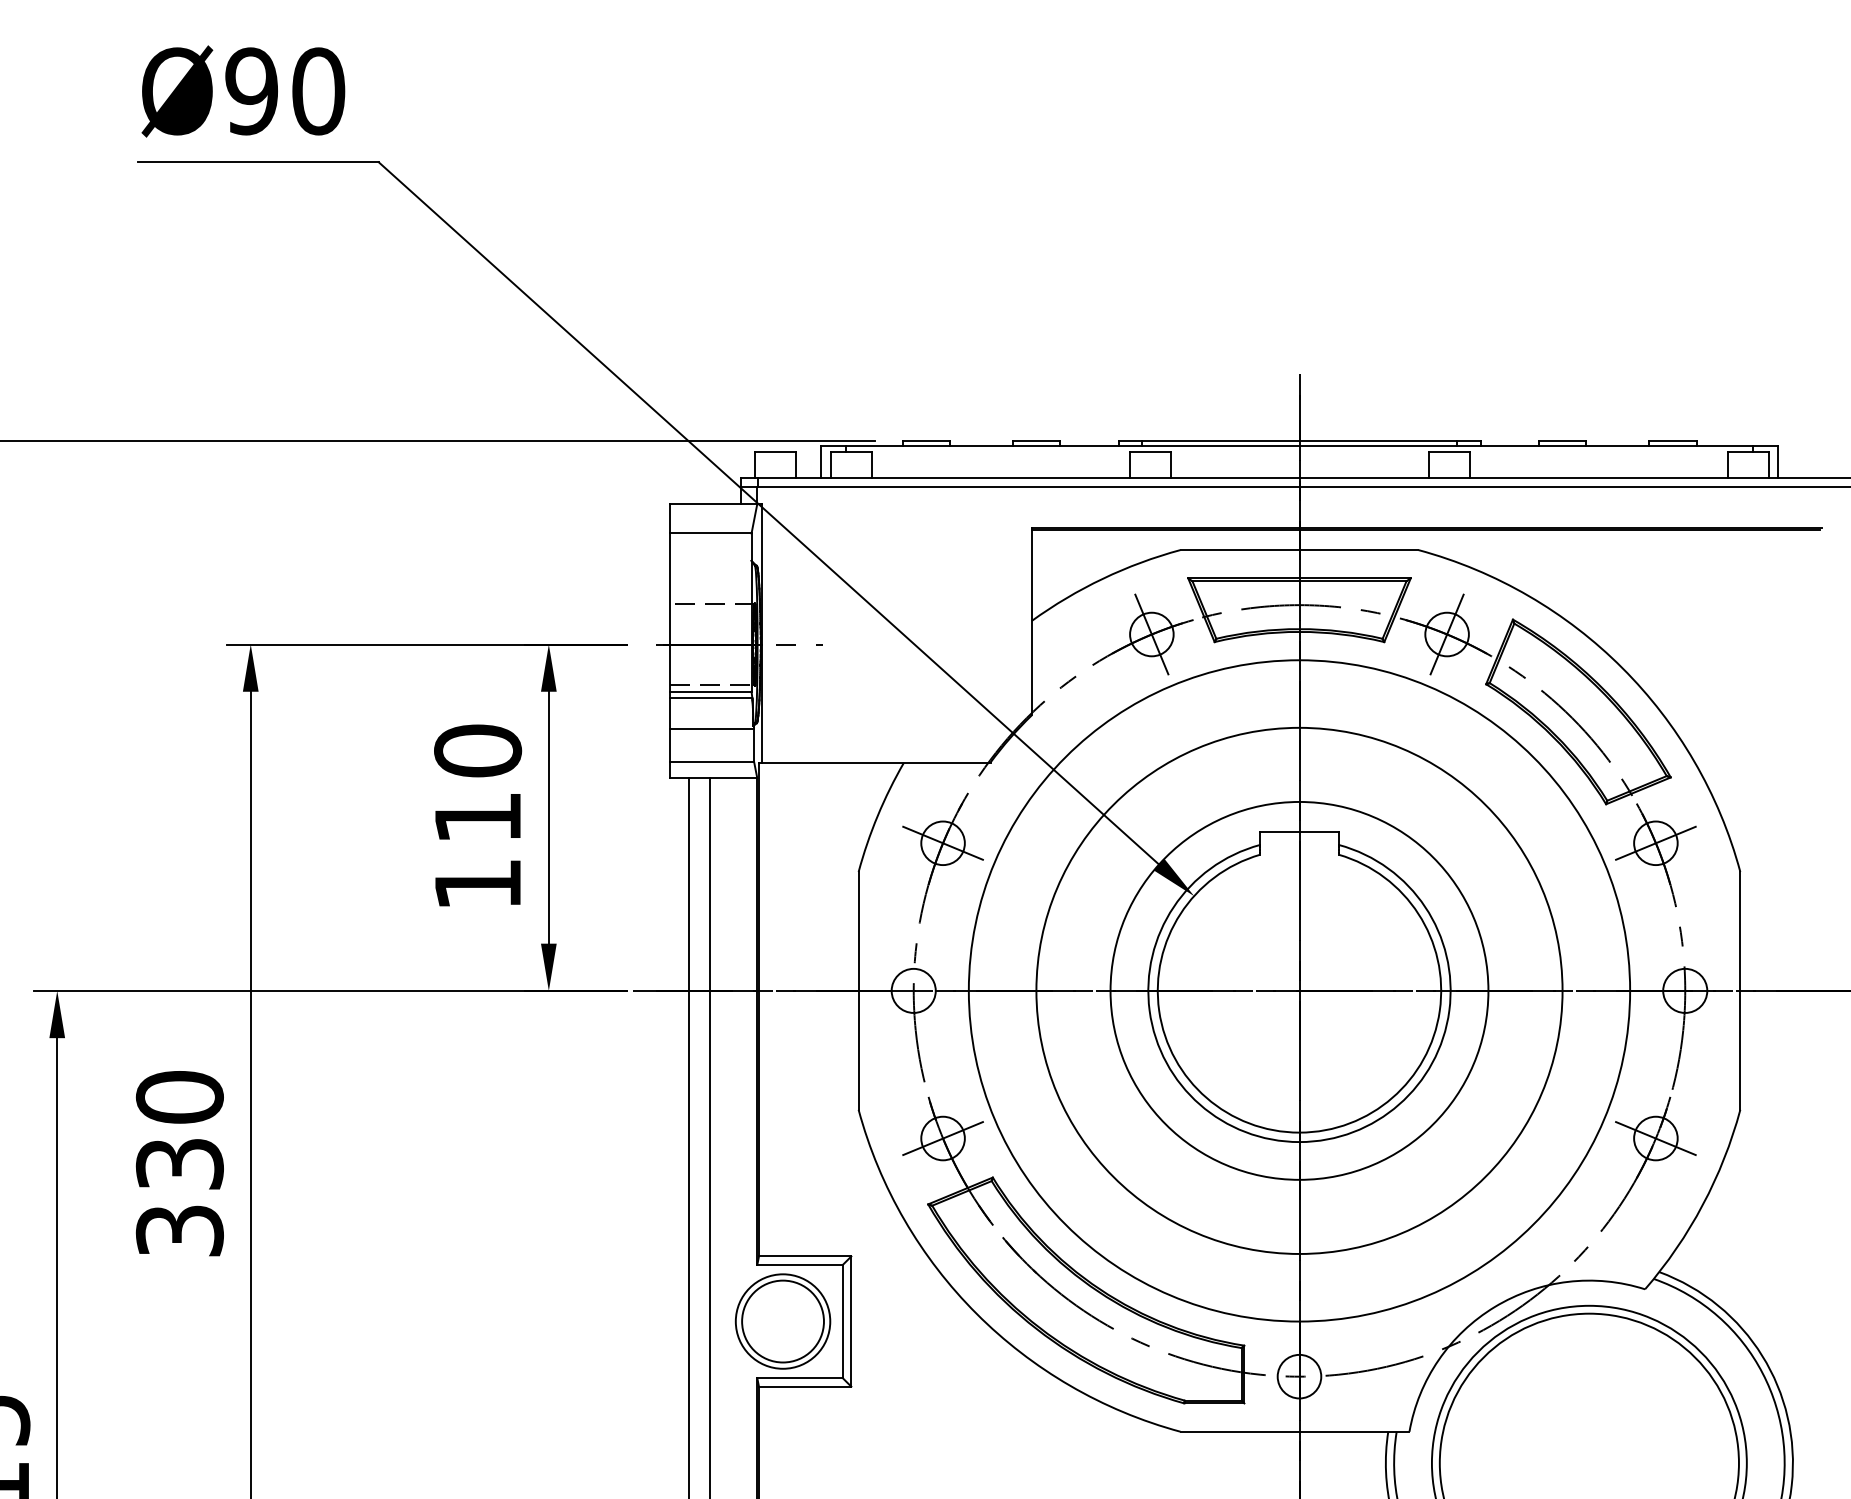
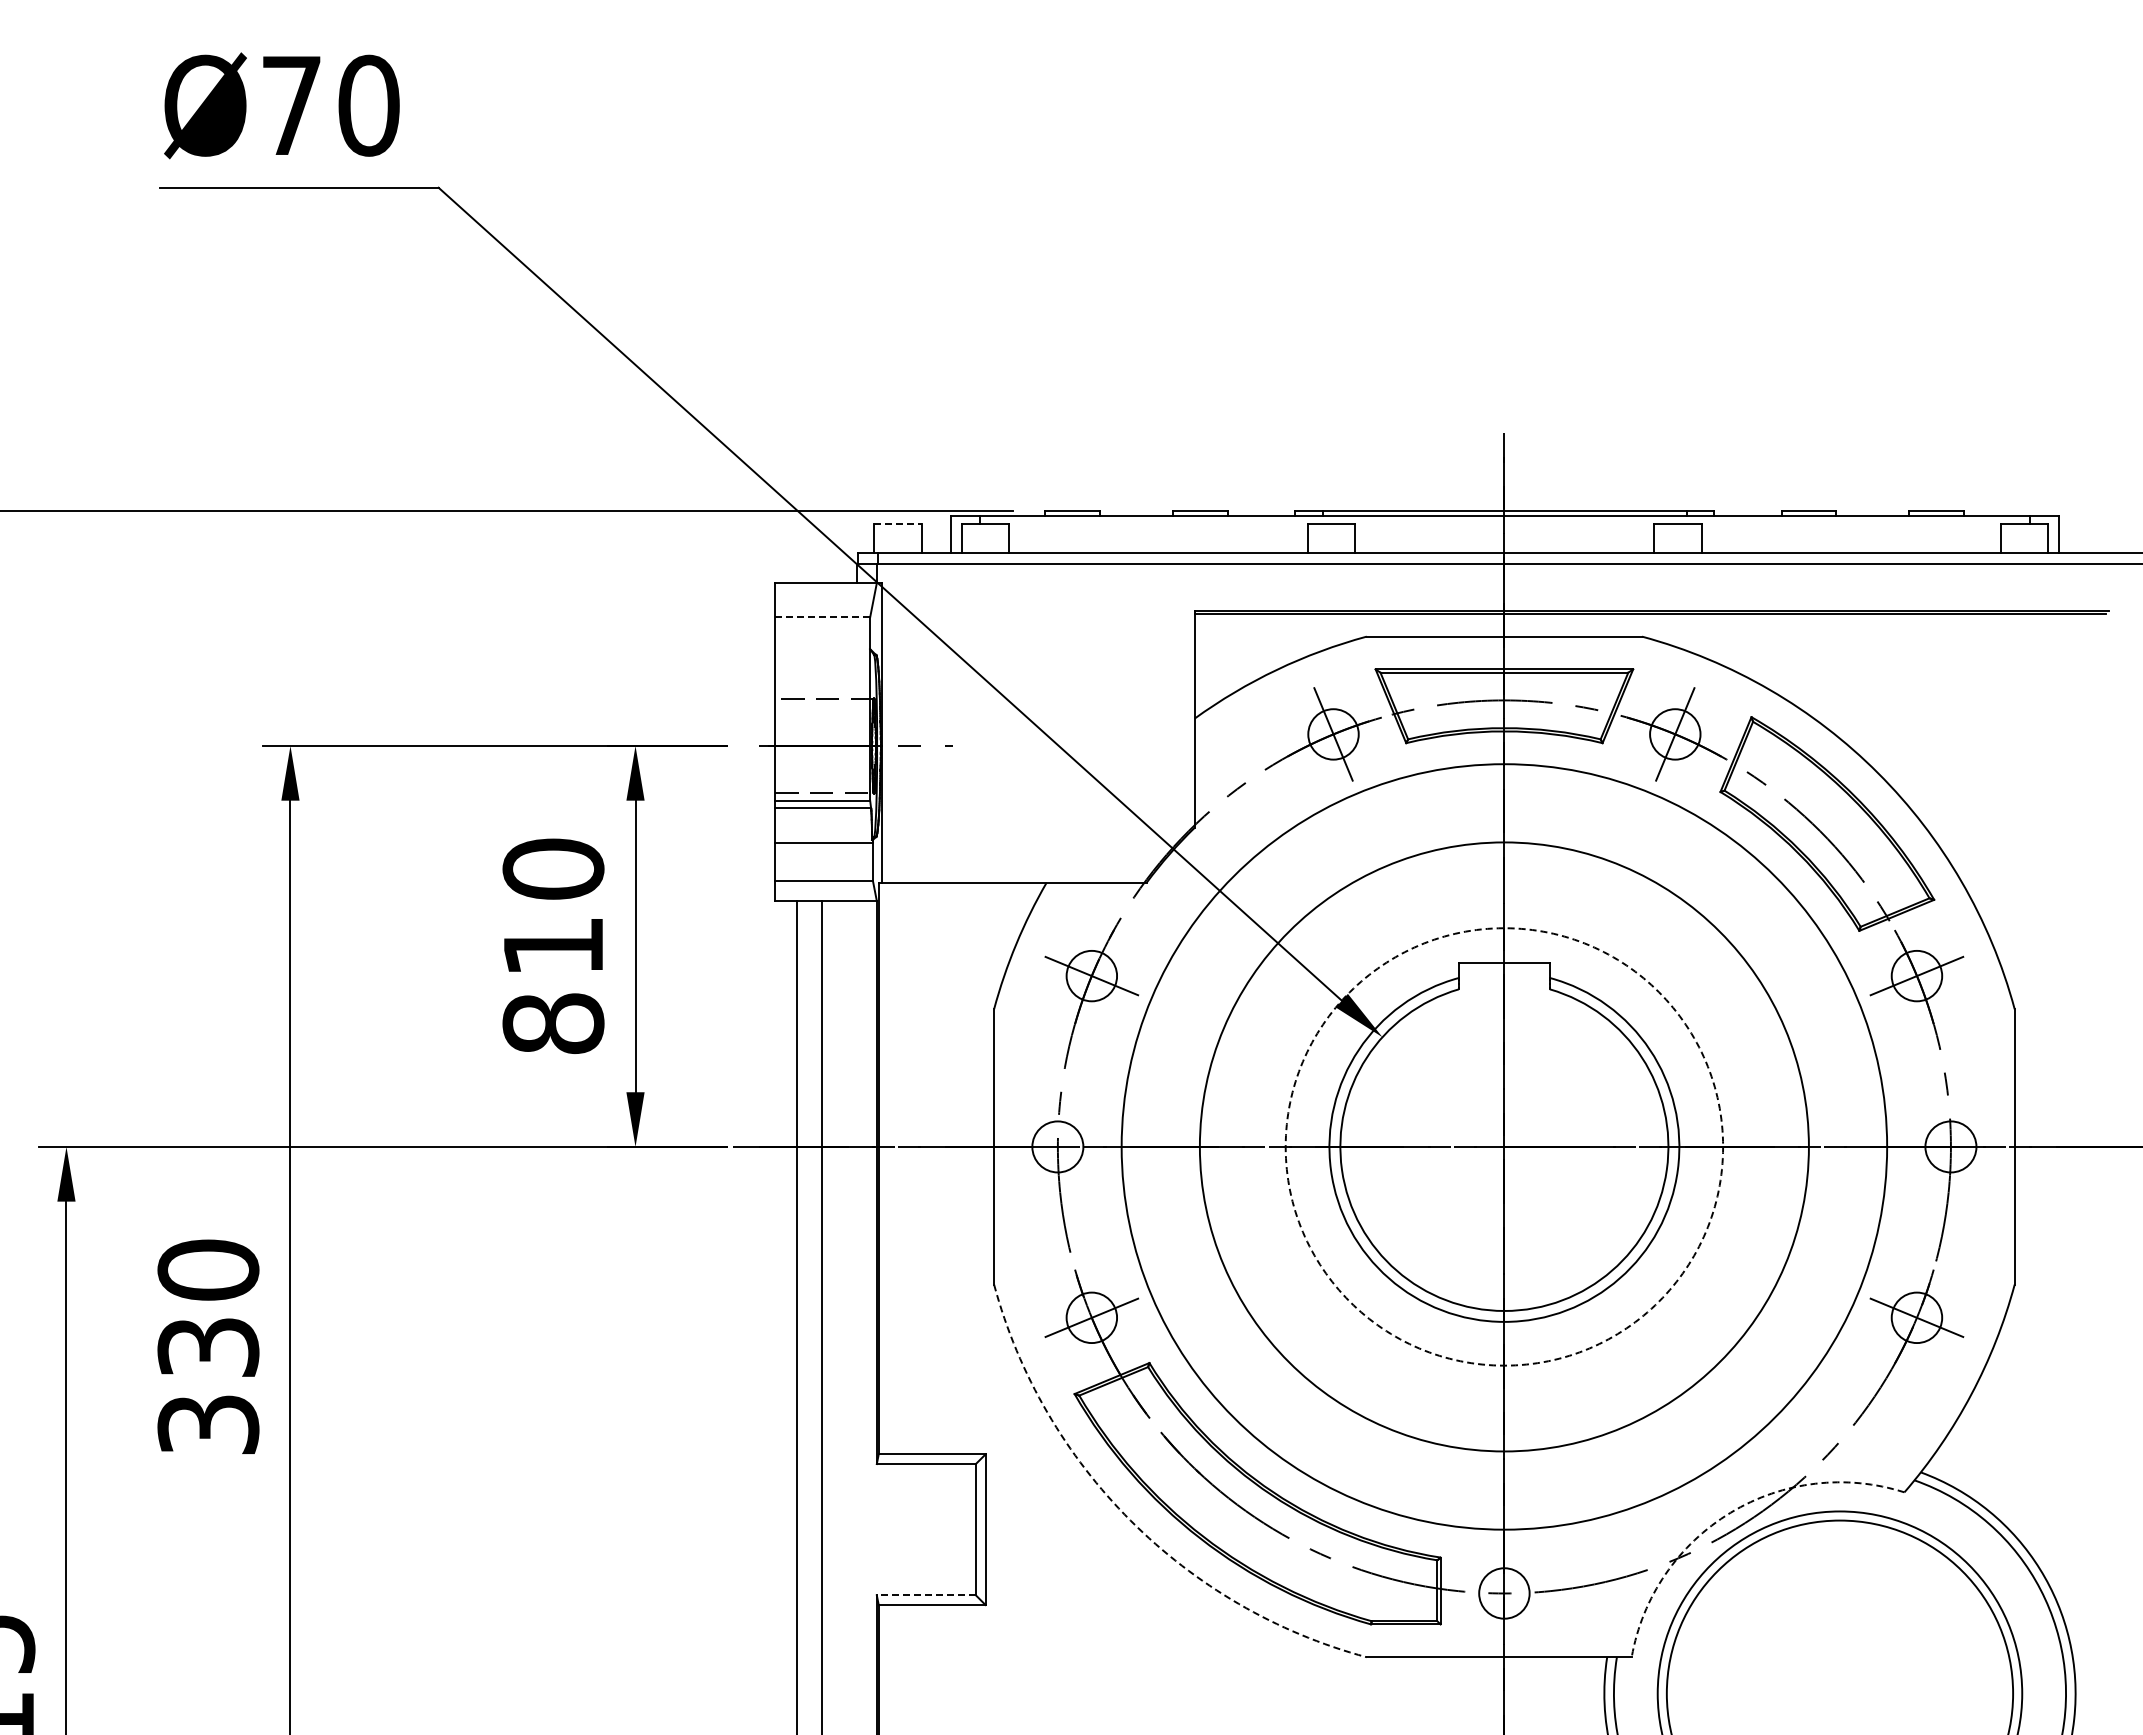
text: (251, 91) -> (291, 105), Ø90 -> Ø70
line: (775, 452) -> (897, 523), solid -> dashed
line: (710, 533) -> (822, 617), solid -> dashed
text: (477, 884) -> (553, 1023), 110 -> 810
circle: (1299, 990) -> (1504, 1146), solid -> dashed
arc: (1494, 1306) -> (1730, 1512), solid -> dashed
arc: (976, 1313) -> (1130, 1520), solid -> dashed
part: (782, 1321) -> (906, 1529), removed
line: (800, 1378) -> (926, 1595), solid -> dashed

